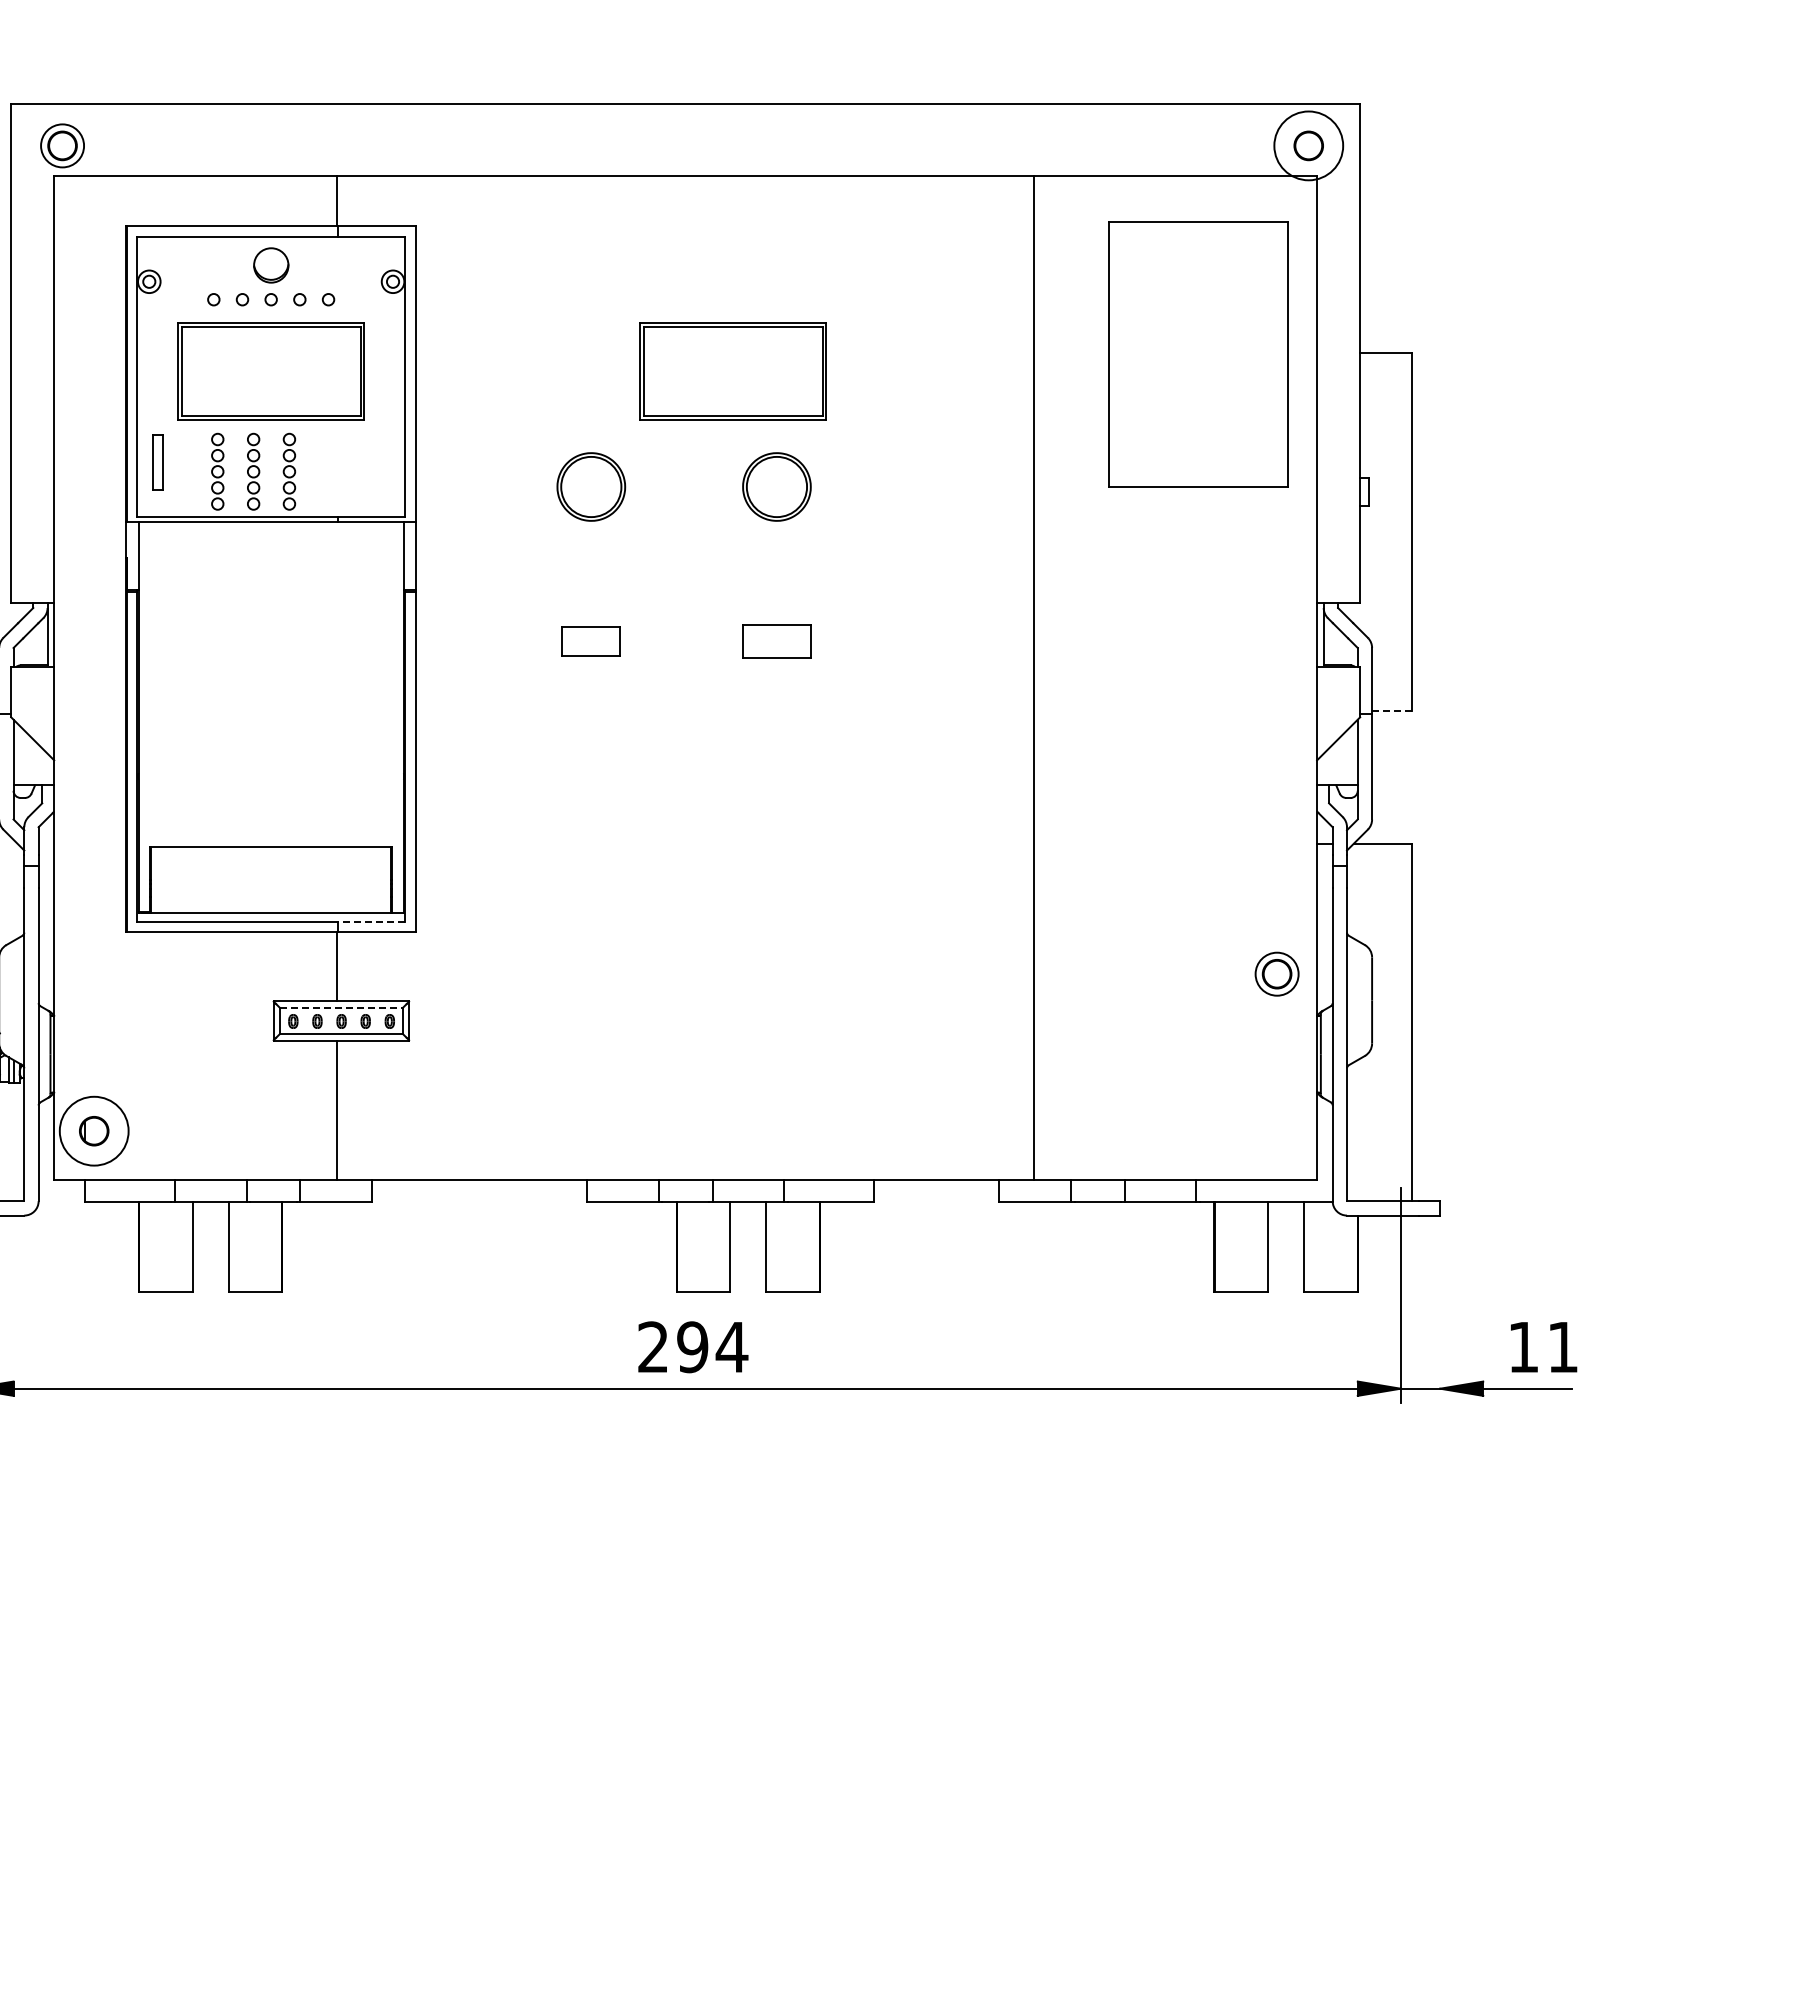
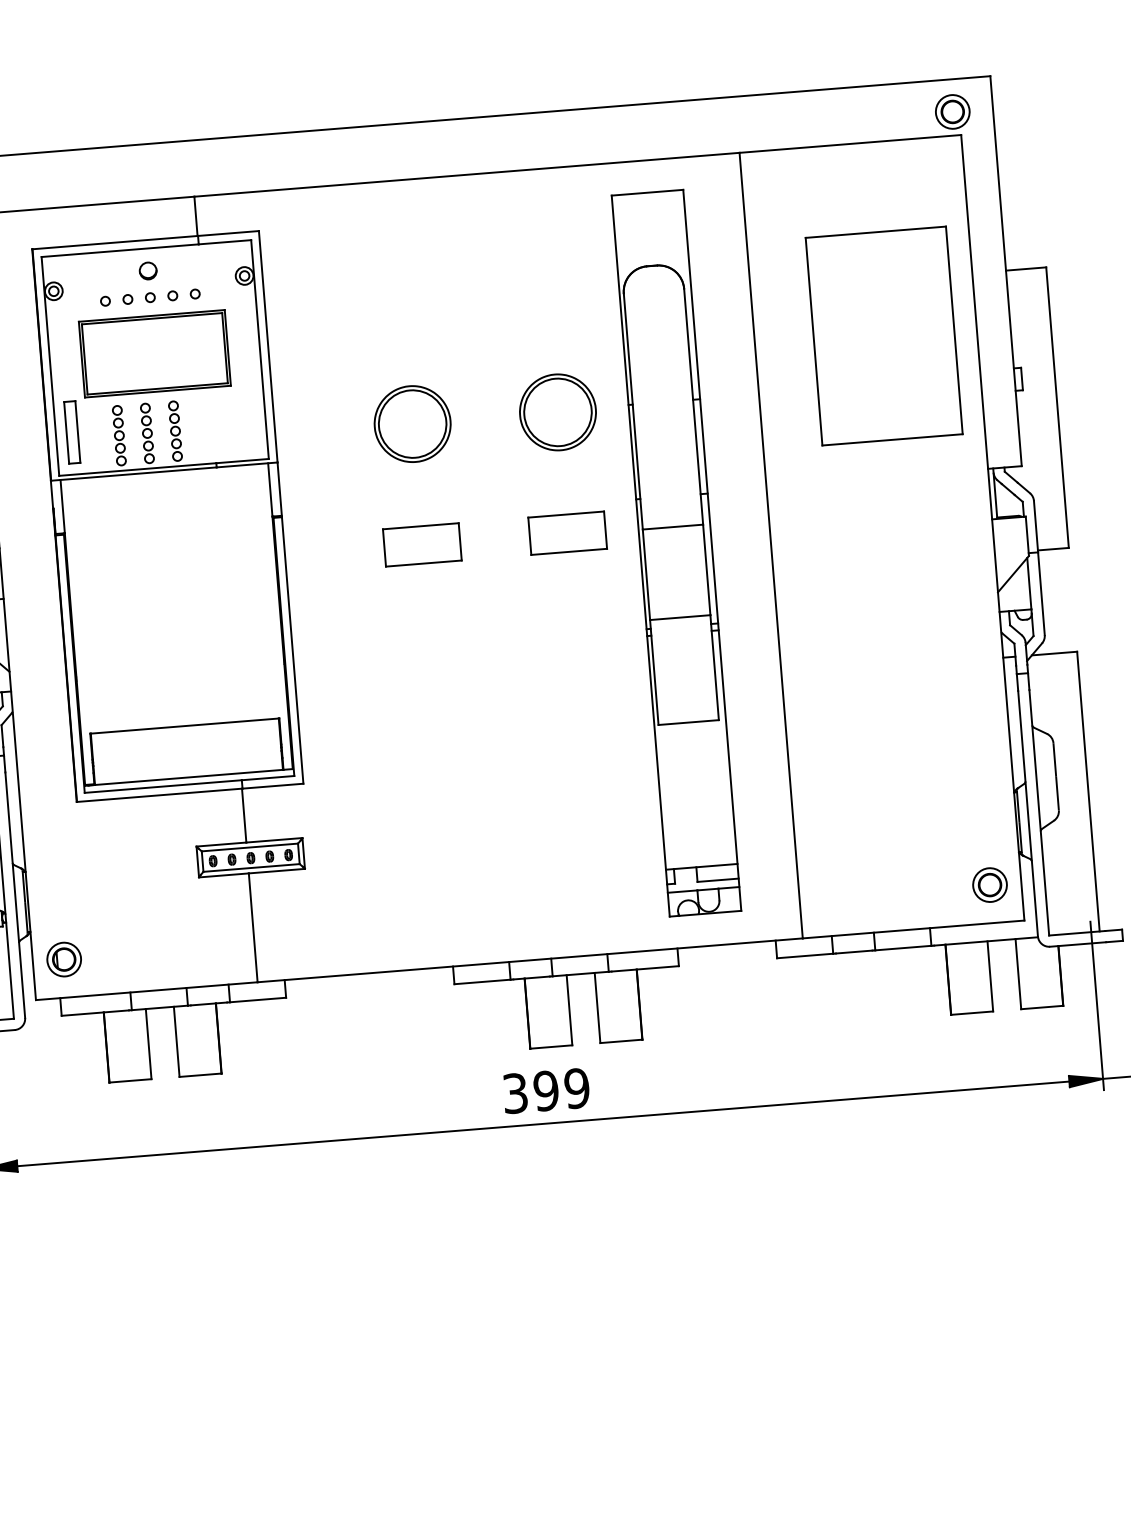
circle: (1308, 145) -> (952, 111), size x0.62
part: (270, 265) -> (147, 270), size x0.62
part: (1198, 354) -> (883, 336), moved
part: (732, 371) -> (515, 324), removed
part: (157, 462) -> (71, 432), size x1.43
part: (591, 486) -> (412, 423), size x1.43
part: (776, 486) -> (557, 412), size x1.43
part: (591, 641) -> (422, 545), size x1.67
part: (776, 641) -> (567, 533), size x1.43
part: (912, 677) -> (676, 552), added
line: (1391, 711) -> (1053, 549), dashed -> solid
line: (371, 921) -> (268, 778), dashed -> solid
part: (1276, 973) -> (989, 884), moved
line: (341, 1007) -> (249, 847), dashed -> solid
circle: (93, 1130) -> (63, 959), size x0.62
text: (693, 1347) -> (546, 1091), 294 -> 399

